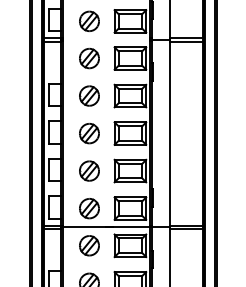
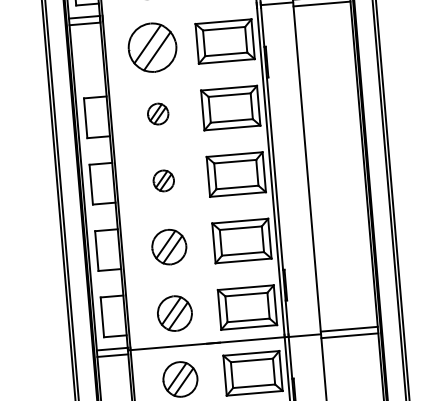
part: (89, 58) -> (152, 47), size x1.4
part: (89, 95) -> (158, 113), size x0.6
part: (89, 133) -> (163, 180), size x0.6

